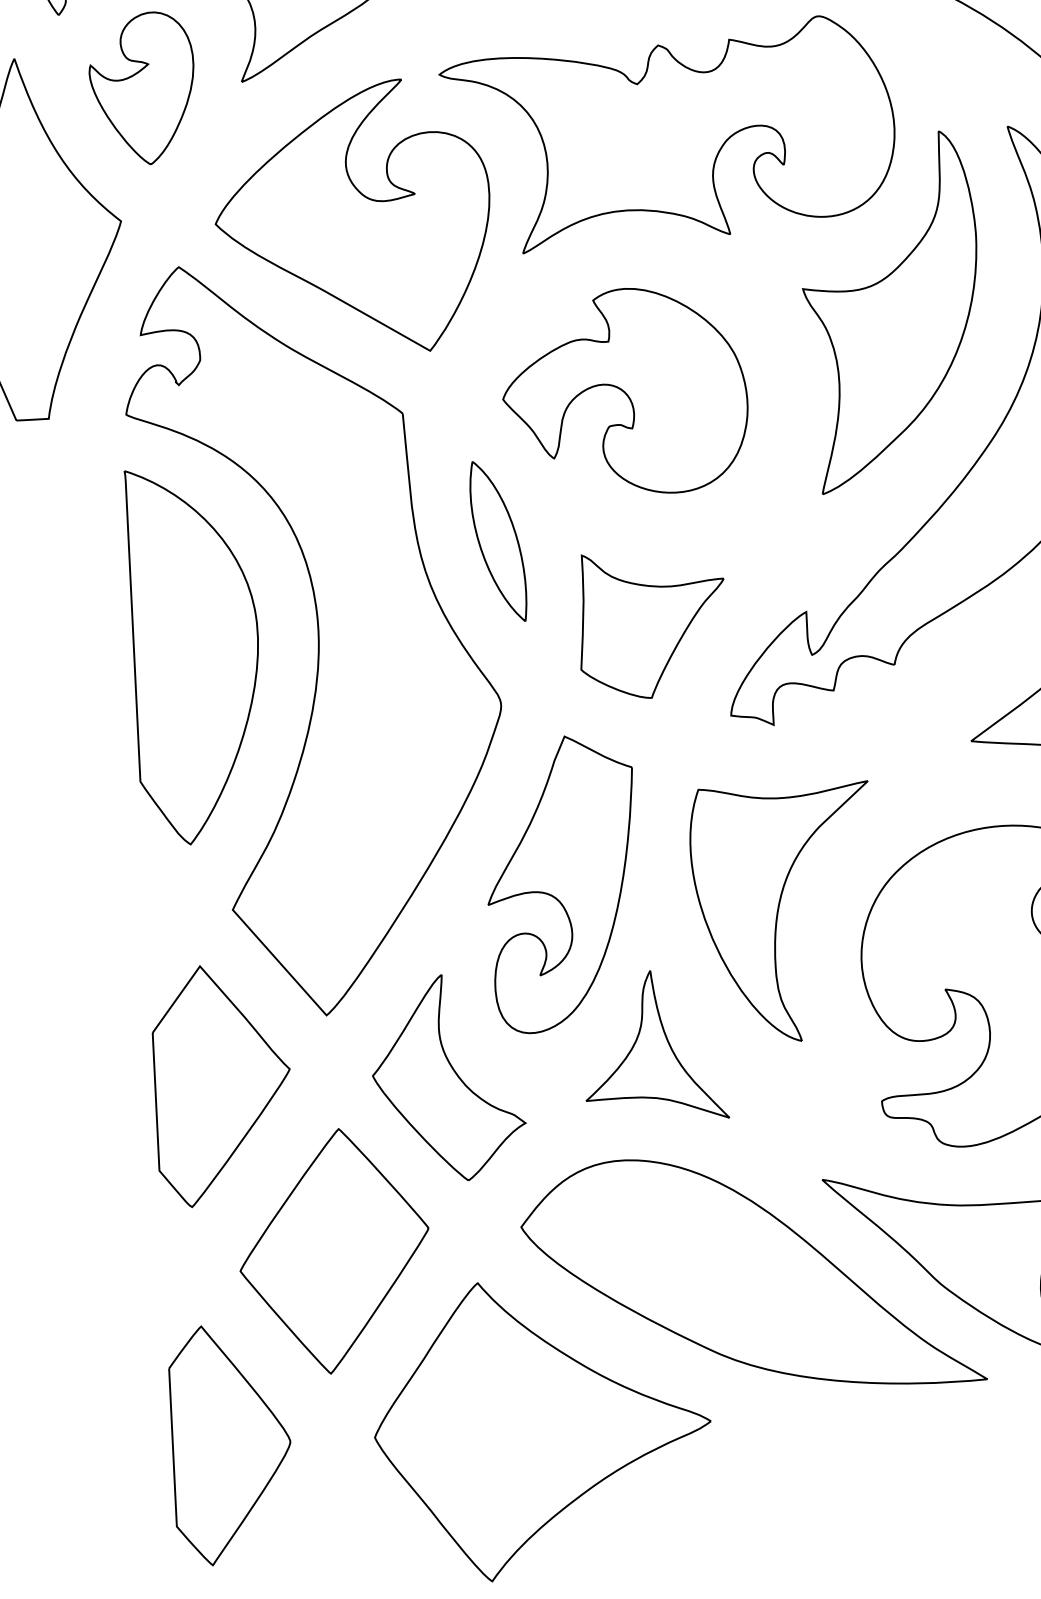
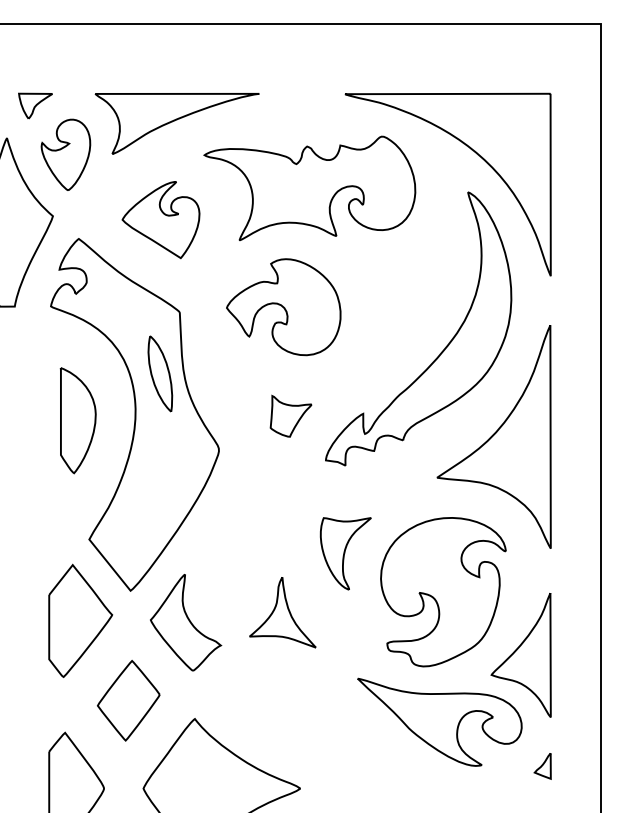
part: (351, 217) -> (160, 219), size x0.6
part: (890, 313) -> (409, 276), removed
part: (498, 540) -> (160, 373), moved
part: (650, 625) -> (290, 416), size x0.6
part: (197, 656) -> (78, 420), size x0.6
part: (562, 883) -> (243, 534), removed
part: (782, 913) -> (345, 553), size x0.6
part: (333, 1250) -> (128, 700), size x0.7
part: (751, 1273) -> (322, 720), removed

